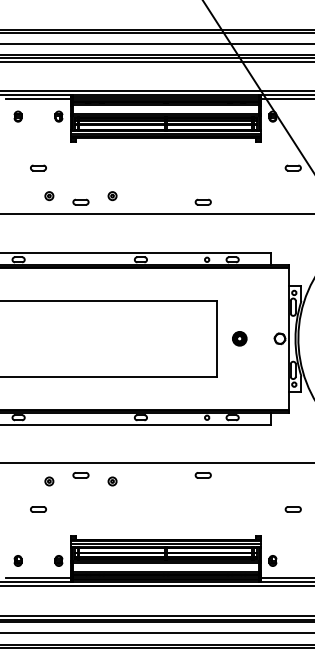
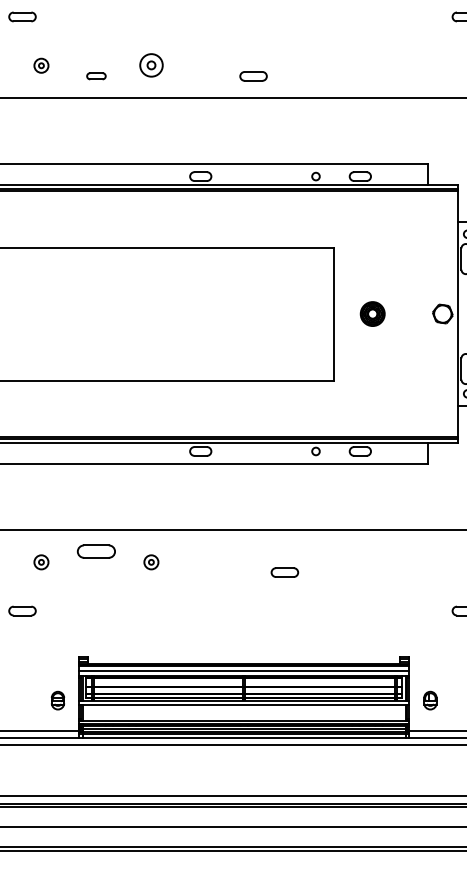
part: (112, 196) -> (151, 66), size x1.6
part: (80, 201) -> (95, 75), size x0.7
part: (202, 201) -> (252, 75), moved
part: (80, 475) -> (95, 551), size x1.4
part: (202, 475) -> (283, 572), moved

